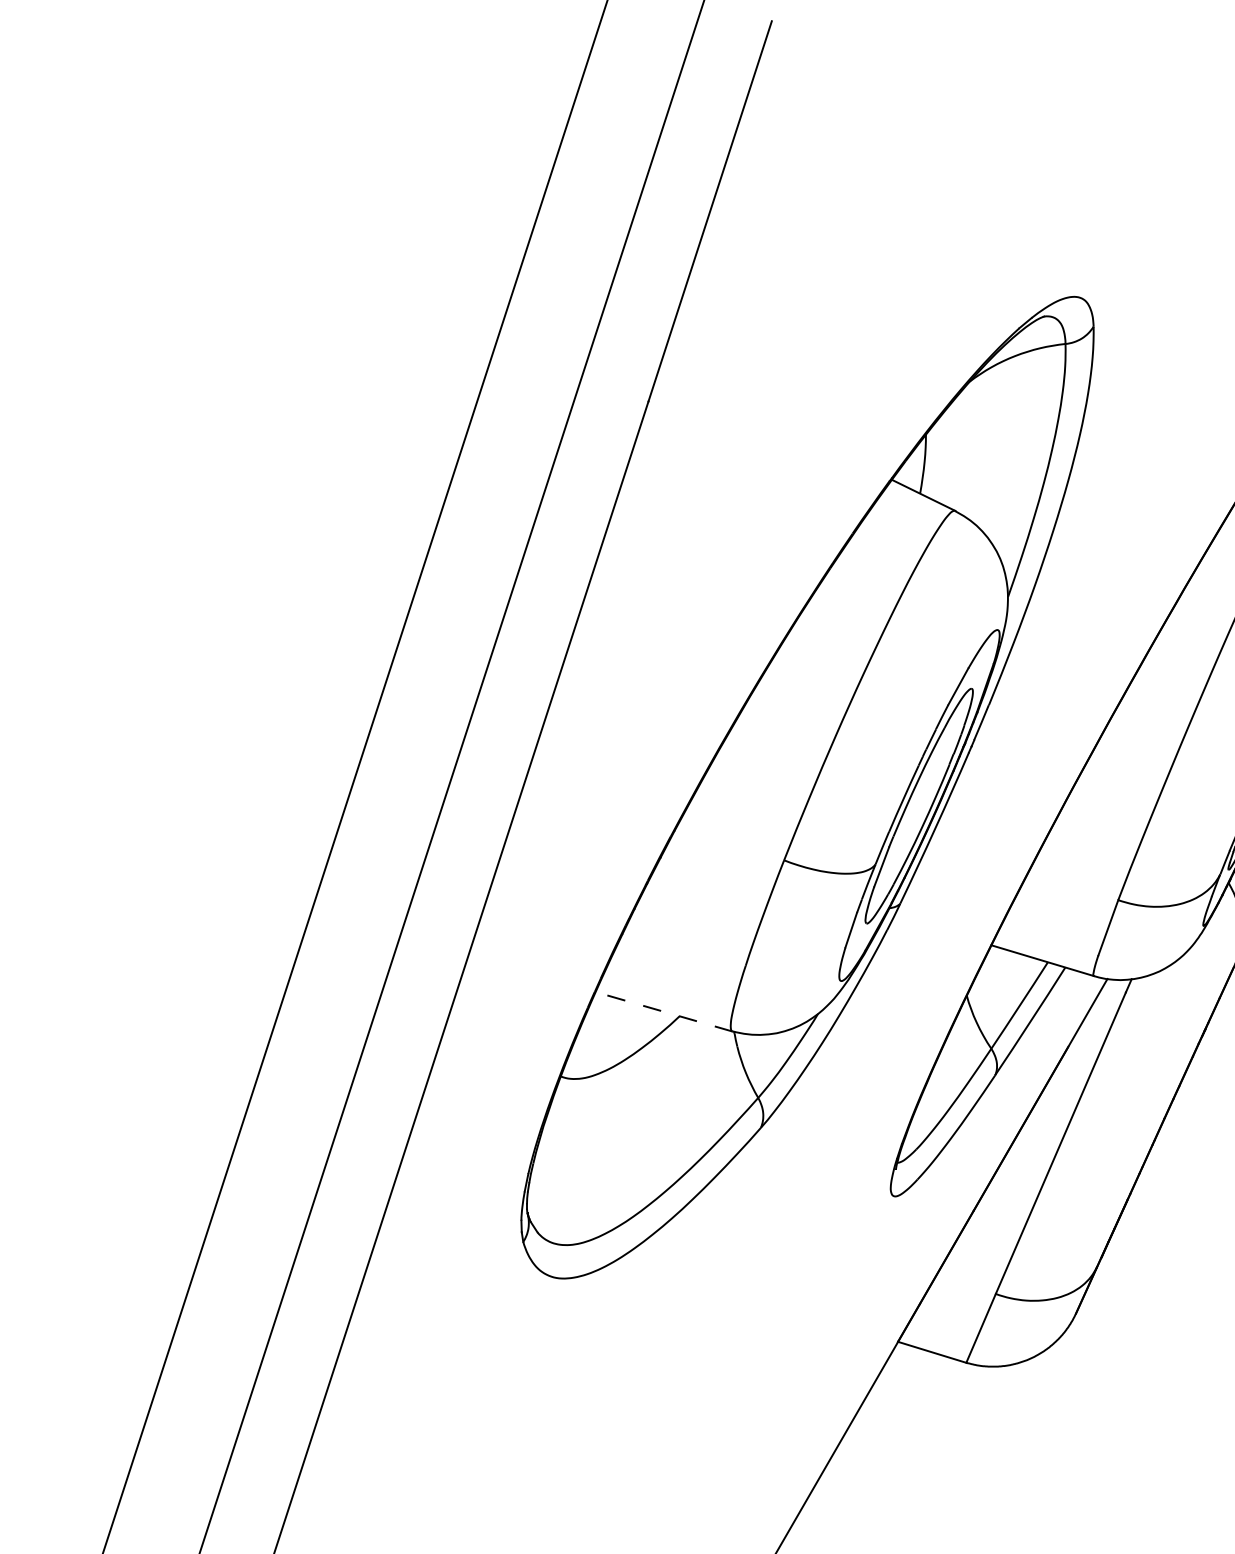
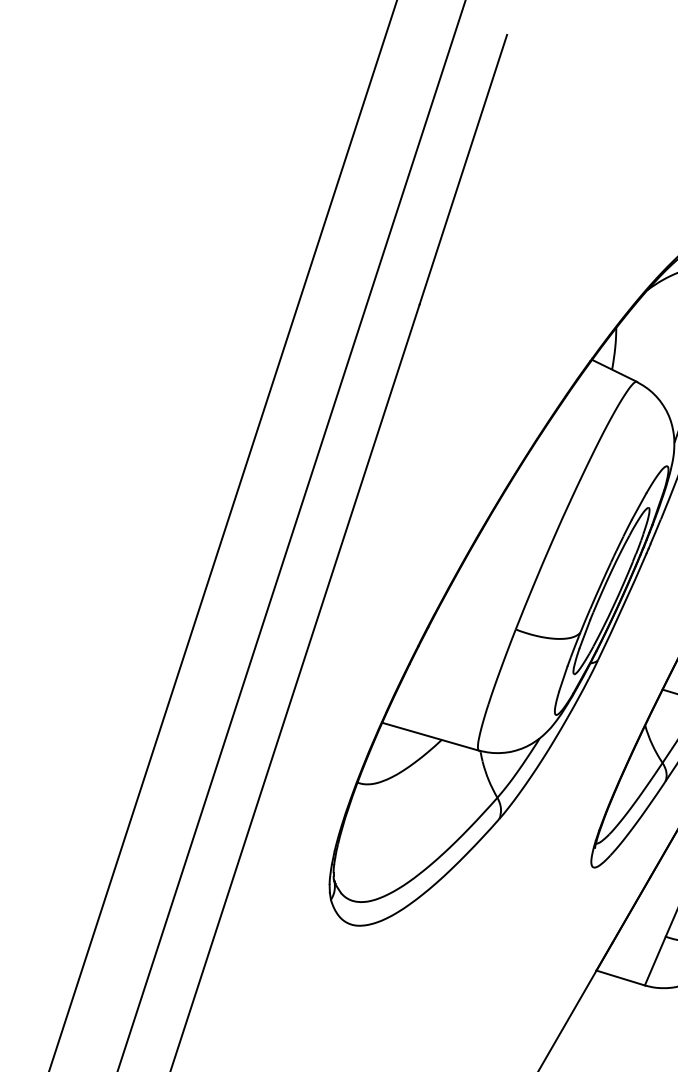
line: (663, 1011) -> (430, 736), dashed -> solid

